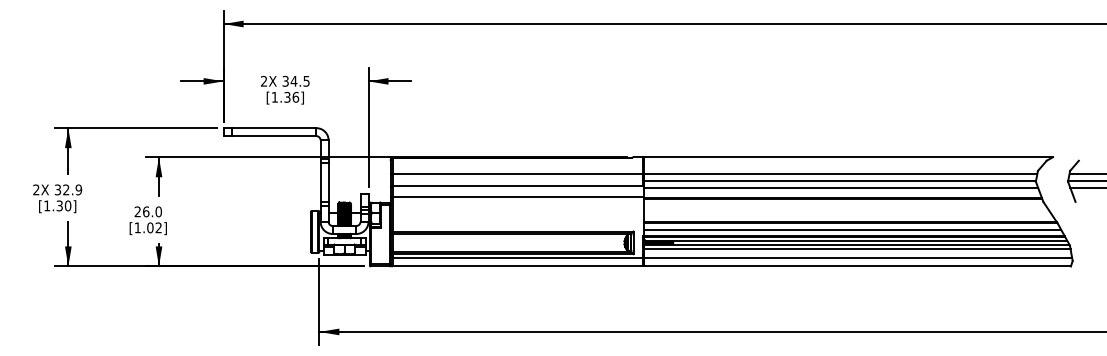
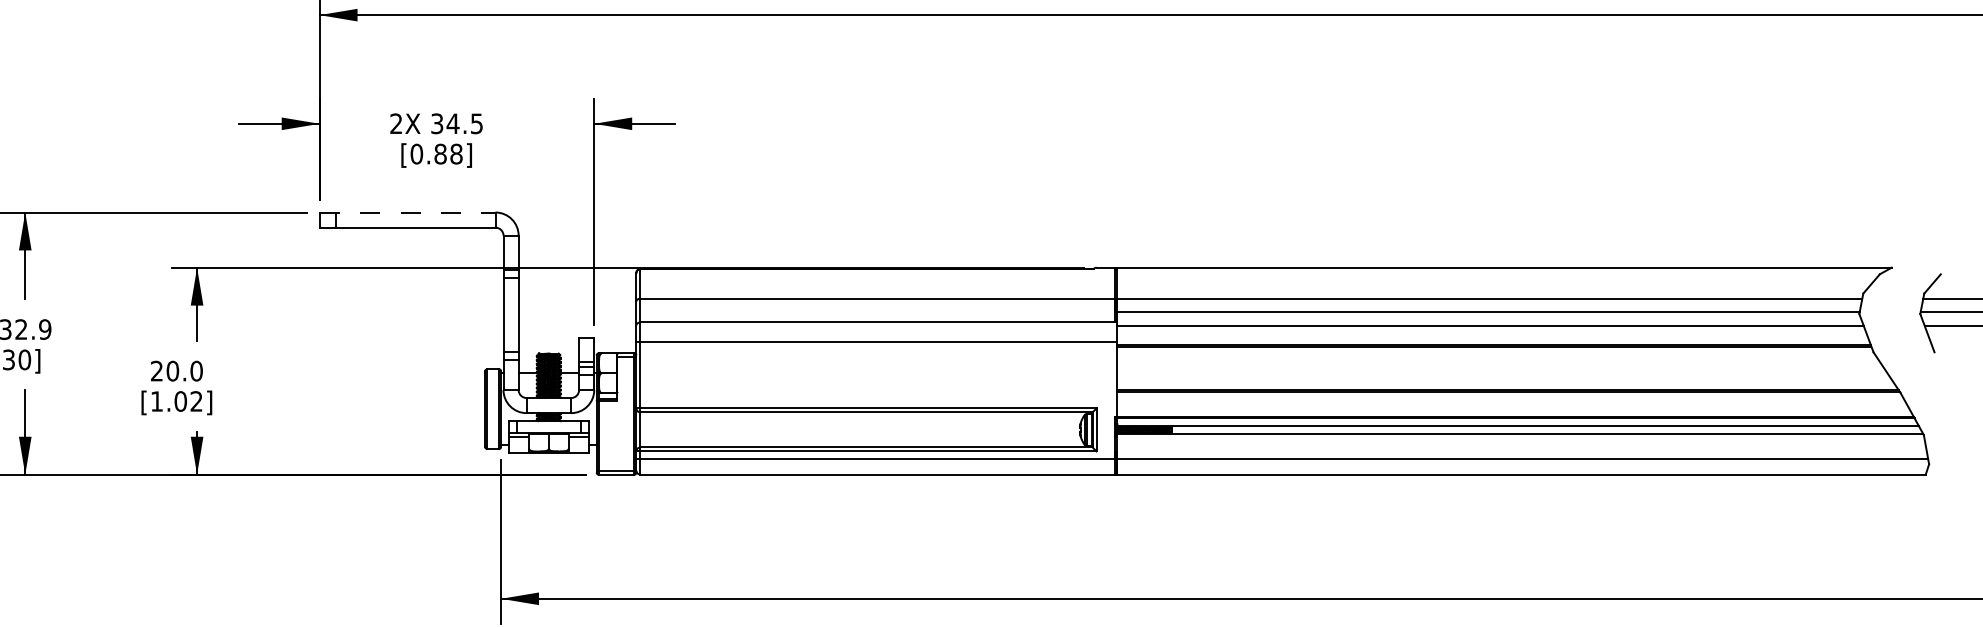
text: (285, 97) -> (436, 154), [1.36] -> [0.88]
line: (270, 128) -> (408, 213), solid -> dashed
text: (146, 211) -> (173, 370), 26.0 -> 20.0
line: (852, 229) -> (1511, 404), removed
line: (857, 249) -> (1521, 442), removed

